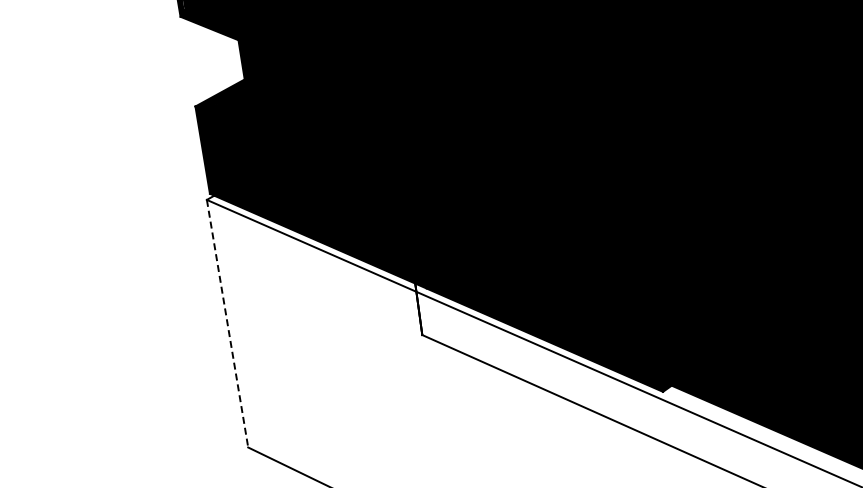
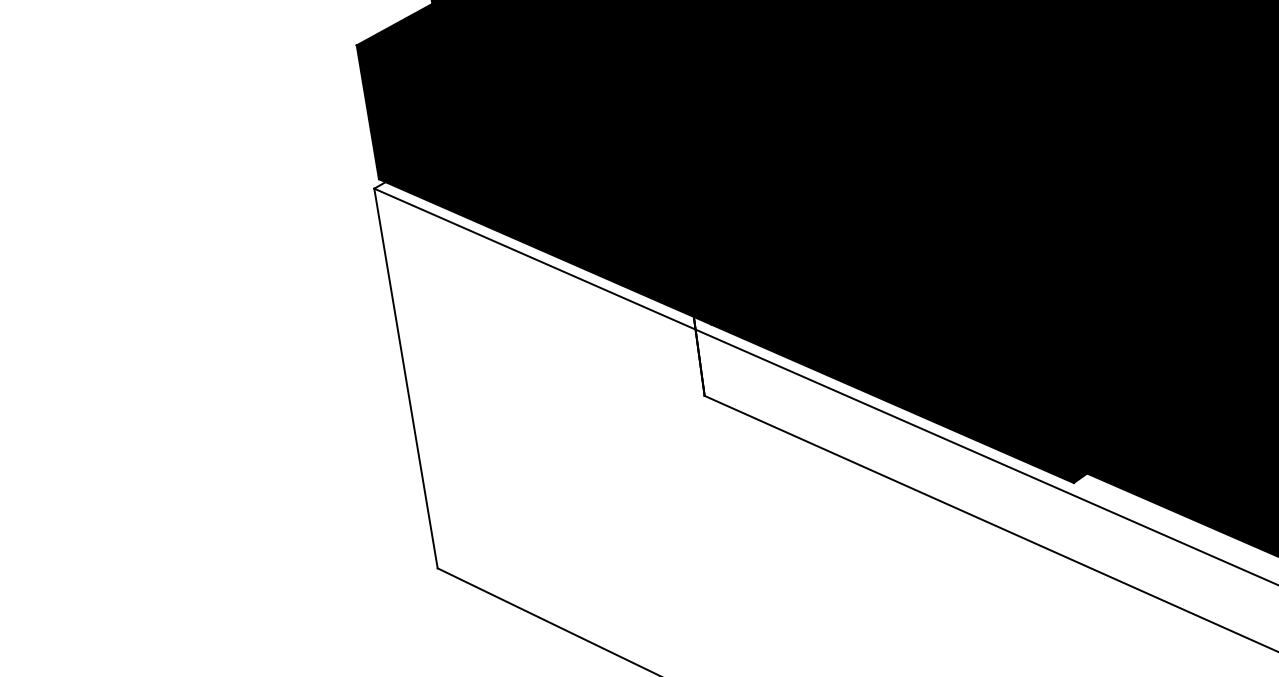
line: (227, 324) -> (405, 379), dashed -> solid

